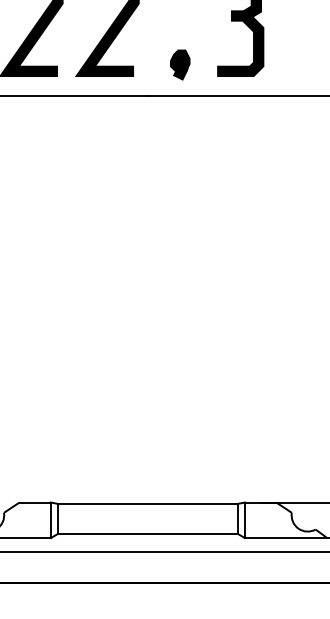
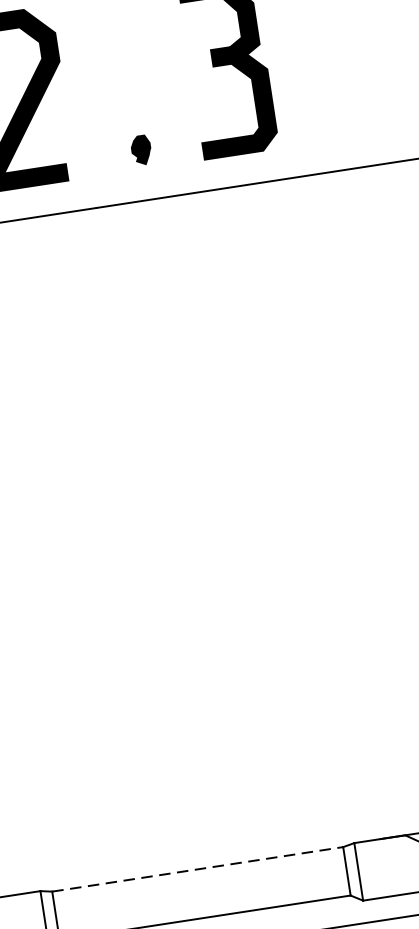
part: (180, 64) -> (141, 149), size x0.6
line: (147, 503) -> (196, 868), solid -> dashed

